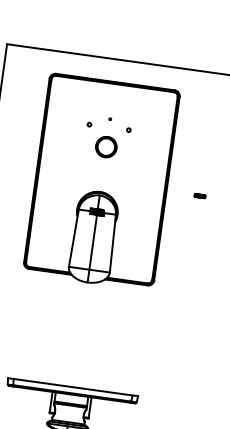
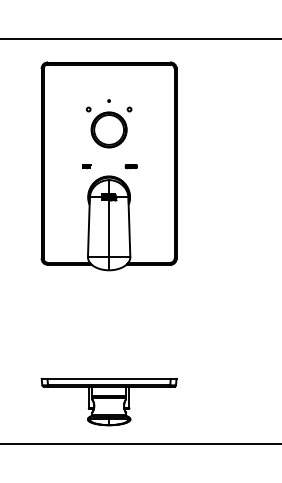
part: (105, 146) -> (108, 129), size x1.67
part: (79, 179) -> (86, 166), added
part: (199, 195) -> (130, 166), moved

